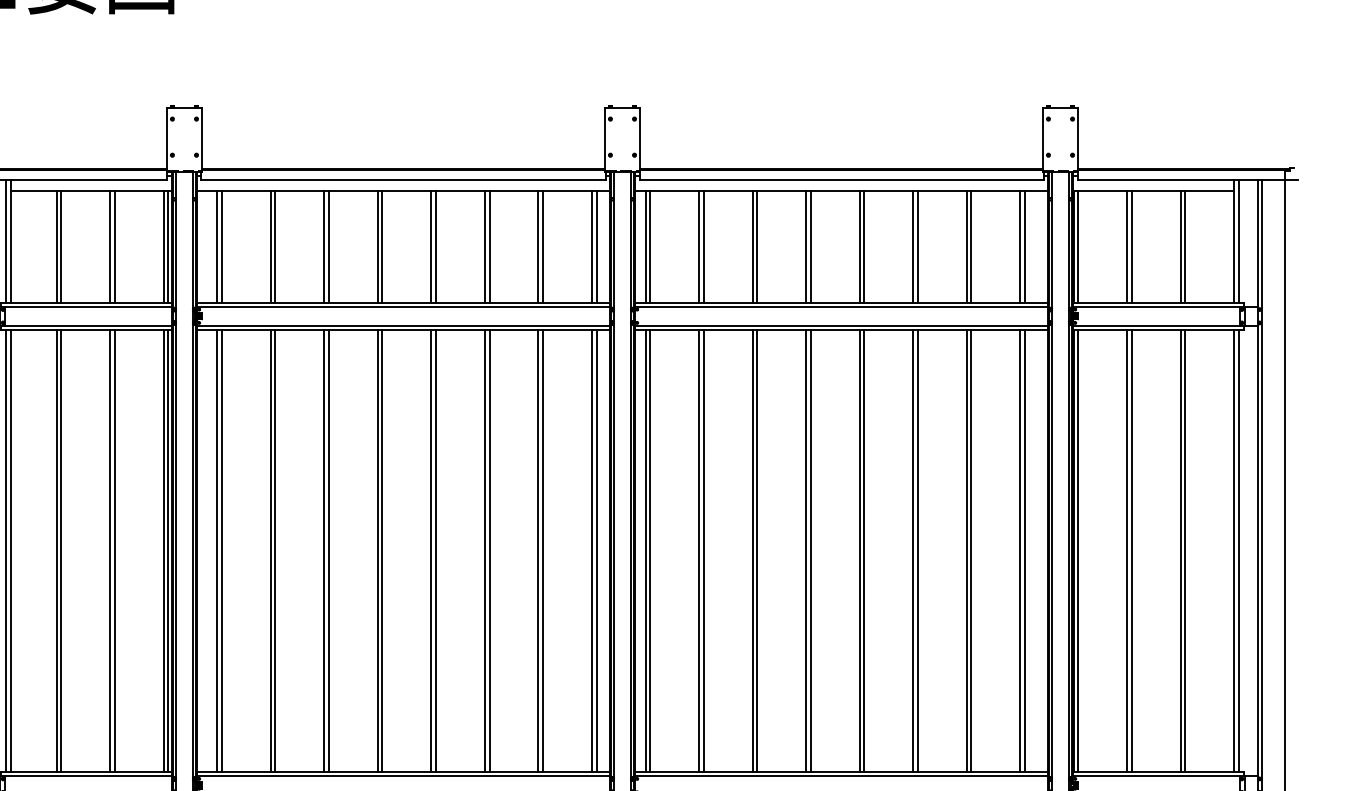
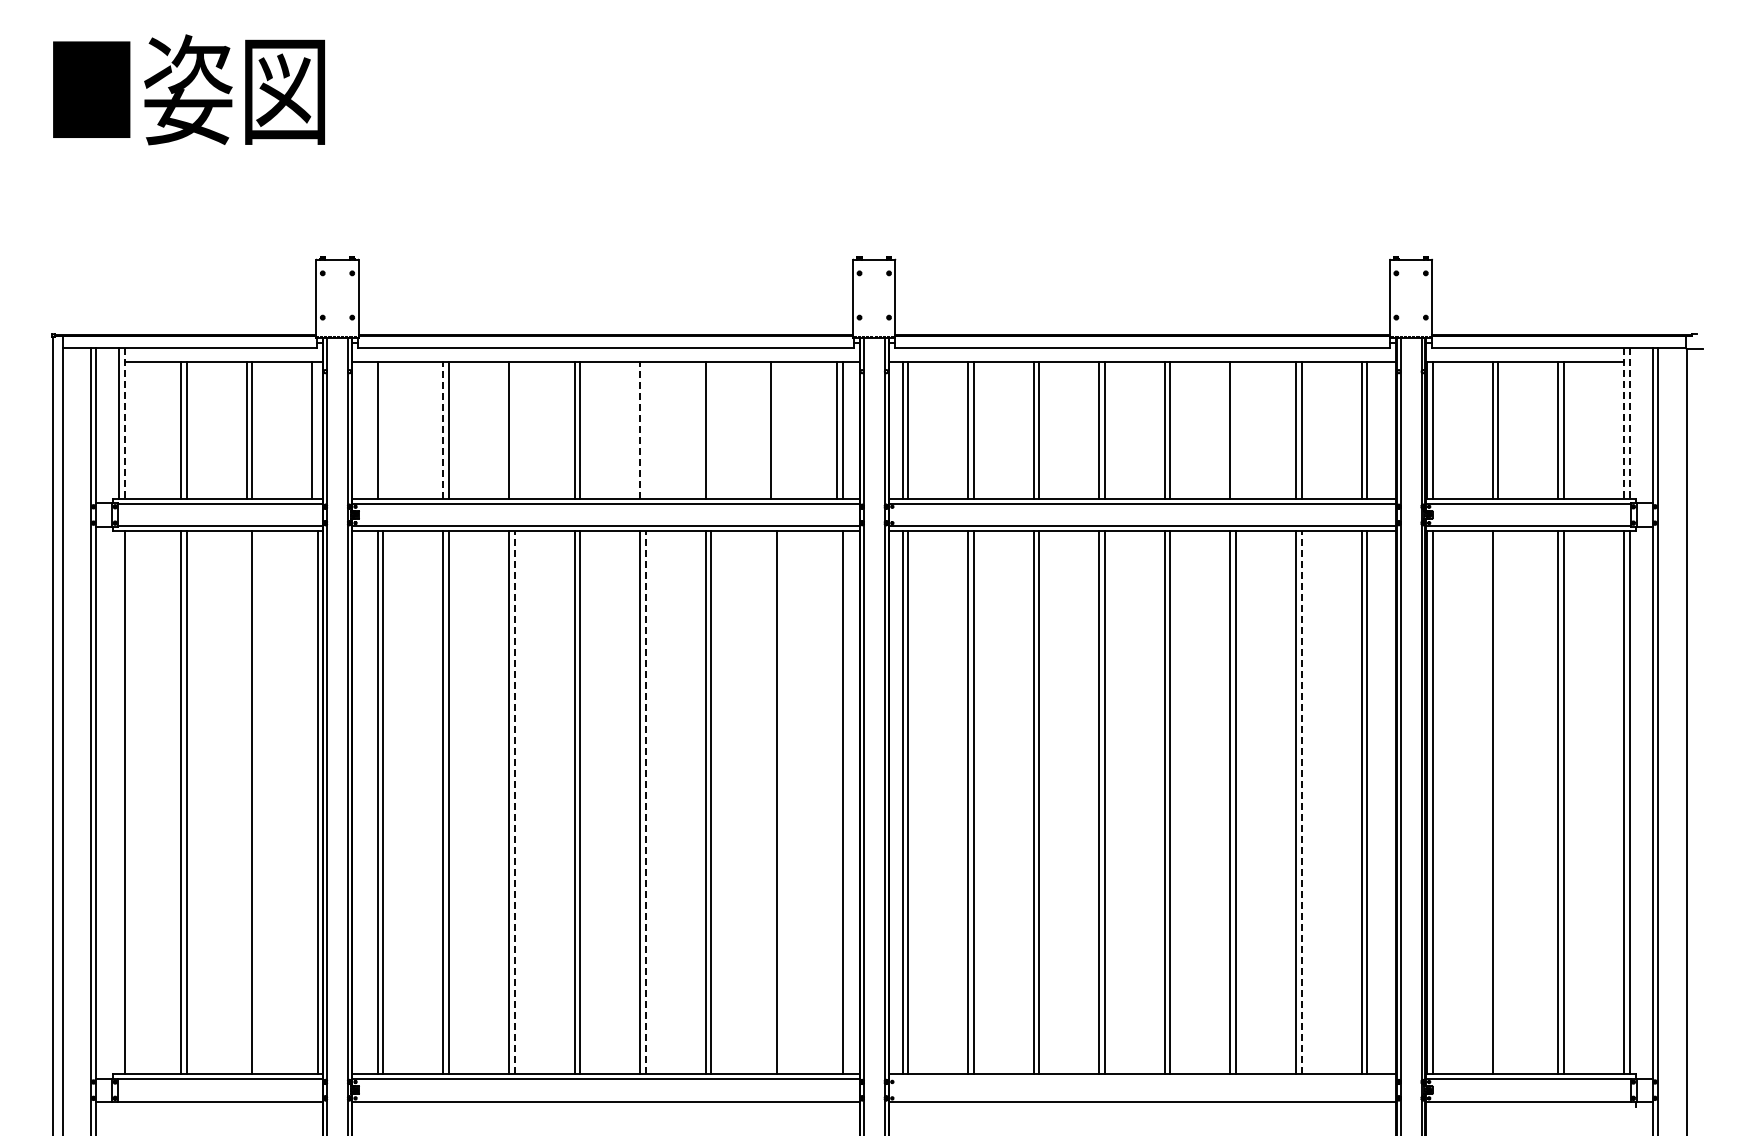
line: (10, 241) -> (124, 423), solid -> dashed
line: (1233, 241) -> (1623, 423), solid -> dashed
line: (1238, 241) -> (1629, 423), solid -> dashed
line: (168, 246) -> (317, 429), removed
line: (221, 246) -> (383, 429), removed
line: (270, 246) -> (443, 429), solid -> dashed
line: (328, 246) -> (514, 429), removed
line: (431, 246) -> (640, 429), solid -> dashed
line: (435, 246) -> (645, 429), removed
line: (489, 246) -> (711, 429), removed
line: (542, 246) -> (776, 429), removed
line: (918, 246) -> (1236, 429), removed
line: (6, 550) -> (119, 802), removed
line: (110, 550) -> (246, 802), removed
line: (164, 550) -> (312, 802), removed
line: (328, 550) -> (514, 802), solid -> dashed
line: (435, 550) -> (645, 802), solid -> dashed
line: (538, 550) -> (771, 802), removed
line: (591, 550) -> (836, 802), removed
line: (971, 550) -> (1301, 802), solid -> dashed
line: (1131, 550) -> (1498, 802), removed
line: (841, 776) -> (1142, 1078), removed

